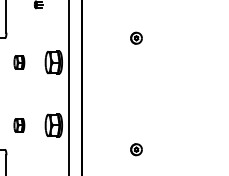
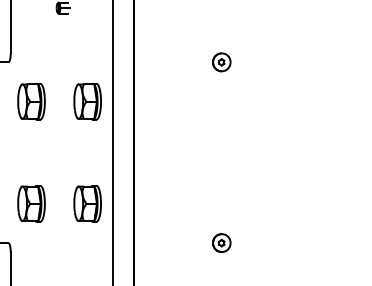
part: (19, 62) -> (31, 101), size x1.67
part: (19, 125) -> (31, 203), size x1.67

